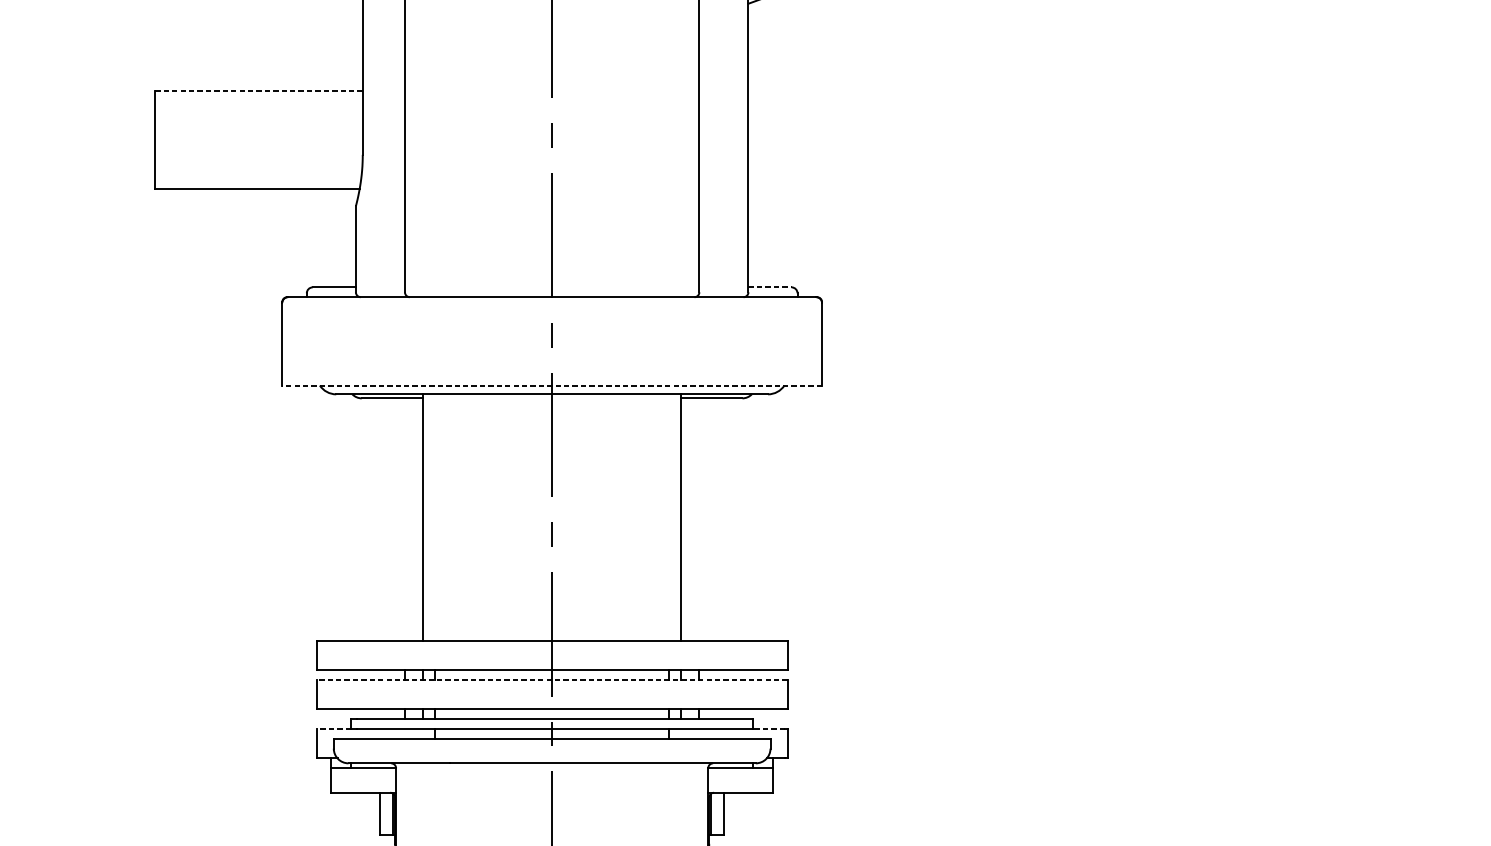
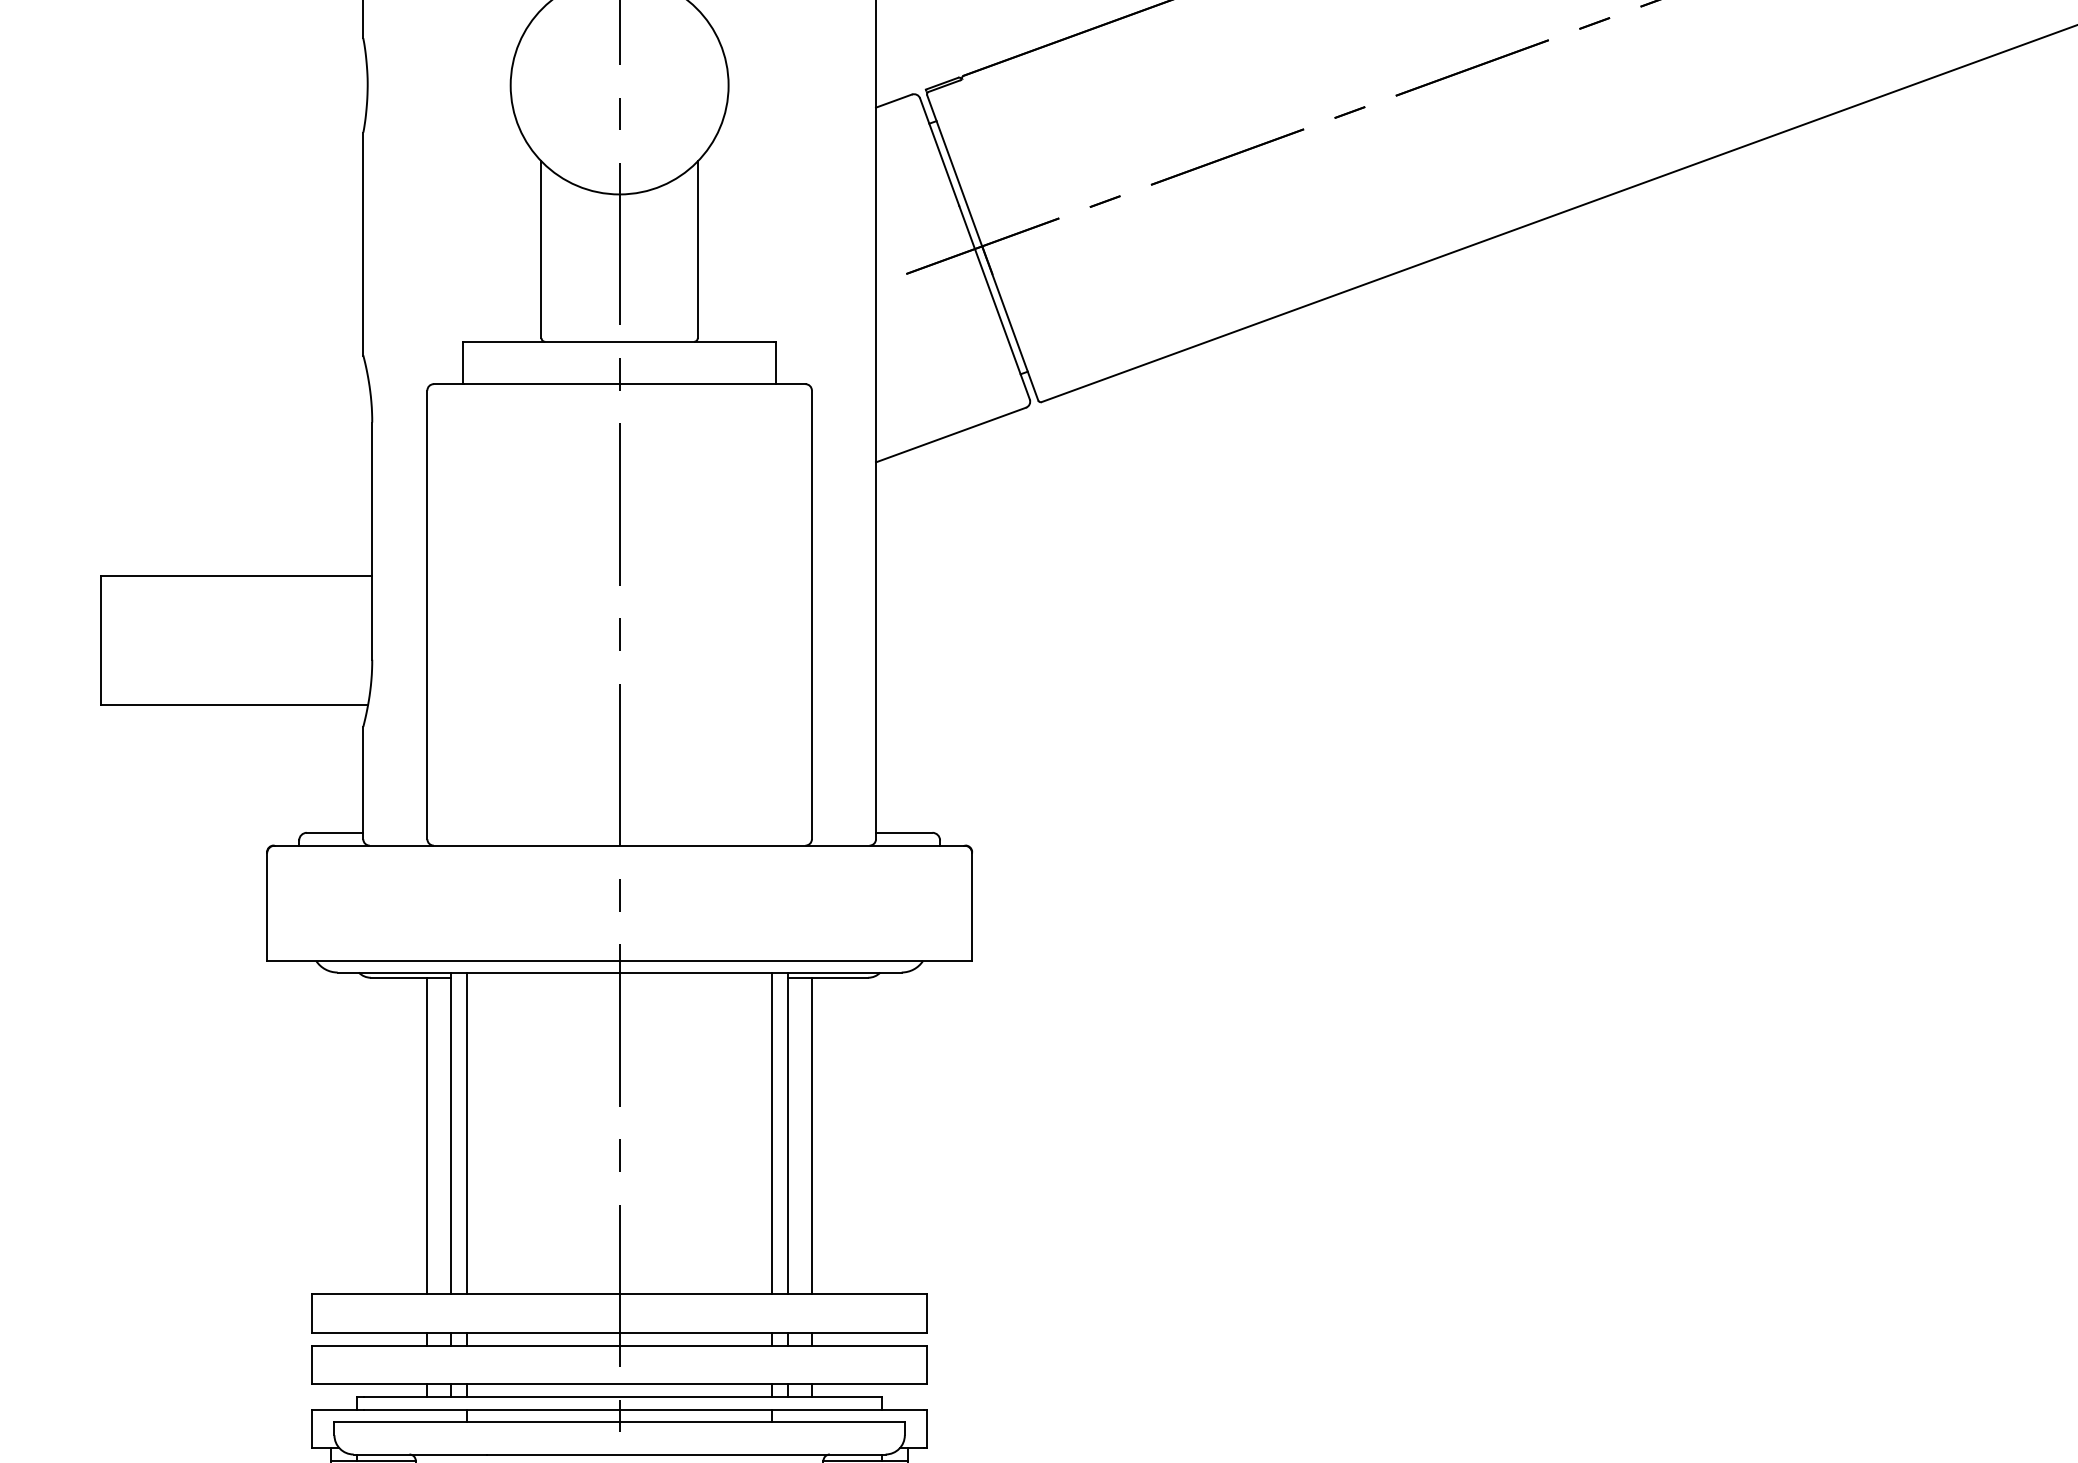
line: (258, 91) -> (236, 576), dashed -> solid
line: (770, 287) -> (904, 832), dashed -> solid
line: (552, 385) -> (619, 960), dashed -> solid
line: (435, 517) -> (467, 1133), added
line: (669, 517) -> (772, 1133), added
line: (405, 519) -> (427, 1135), added
line: (699, 519) -> (811, 1135), added
line: (552, 679) -> (619, 1345), dashed -> solid
line: (333, 728) -> (333, 1409), dashed -> solid
line: (769, 728) -> (903, 1409), dashed -> solid

